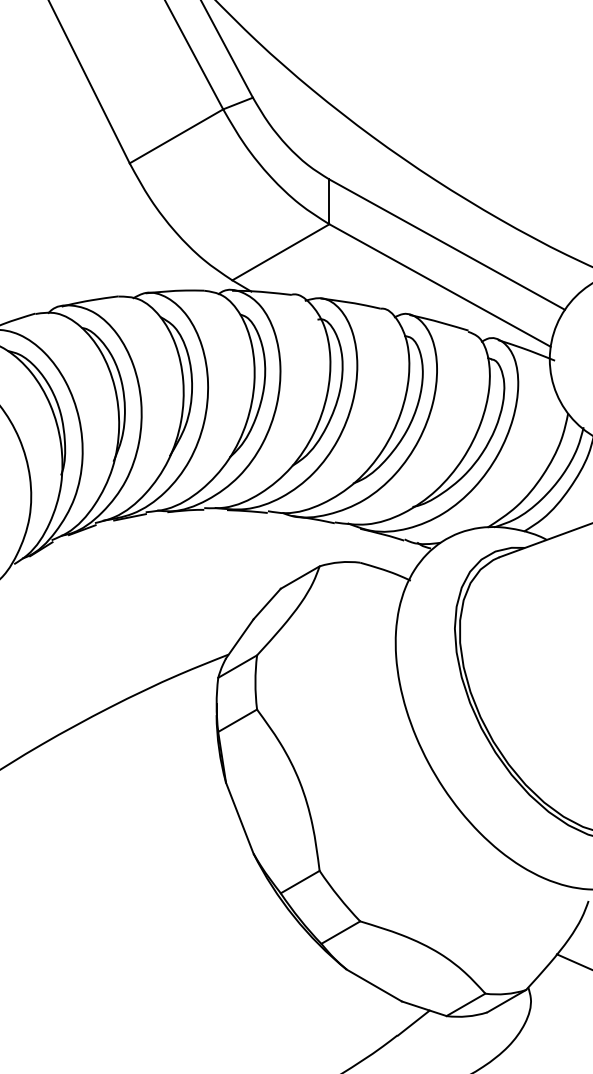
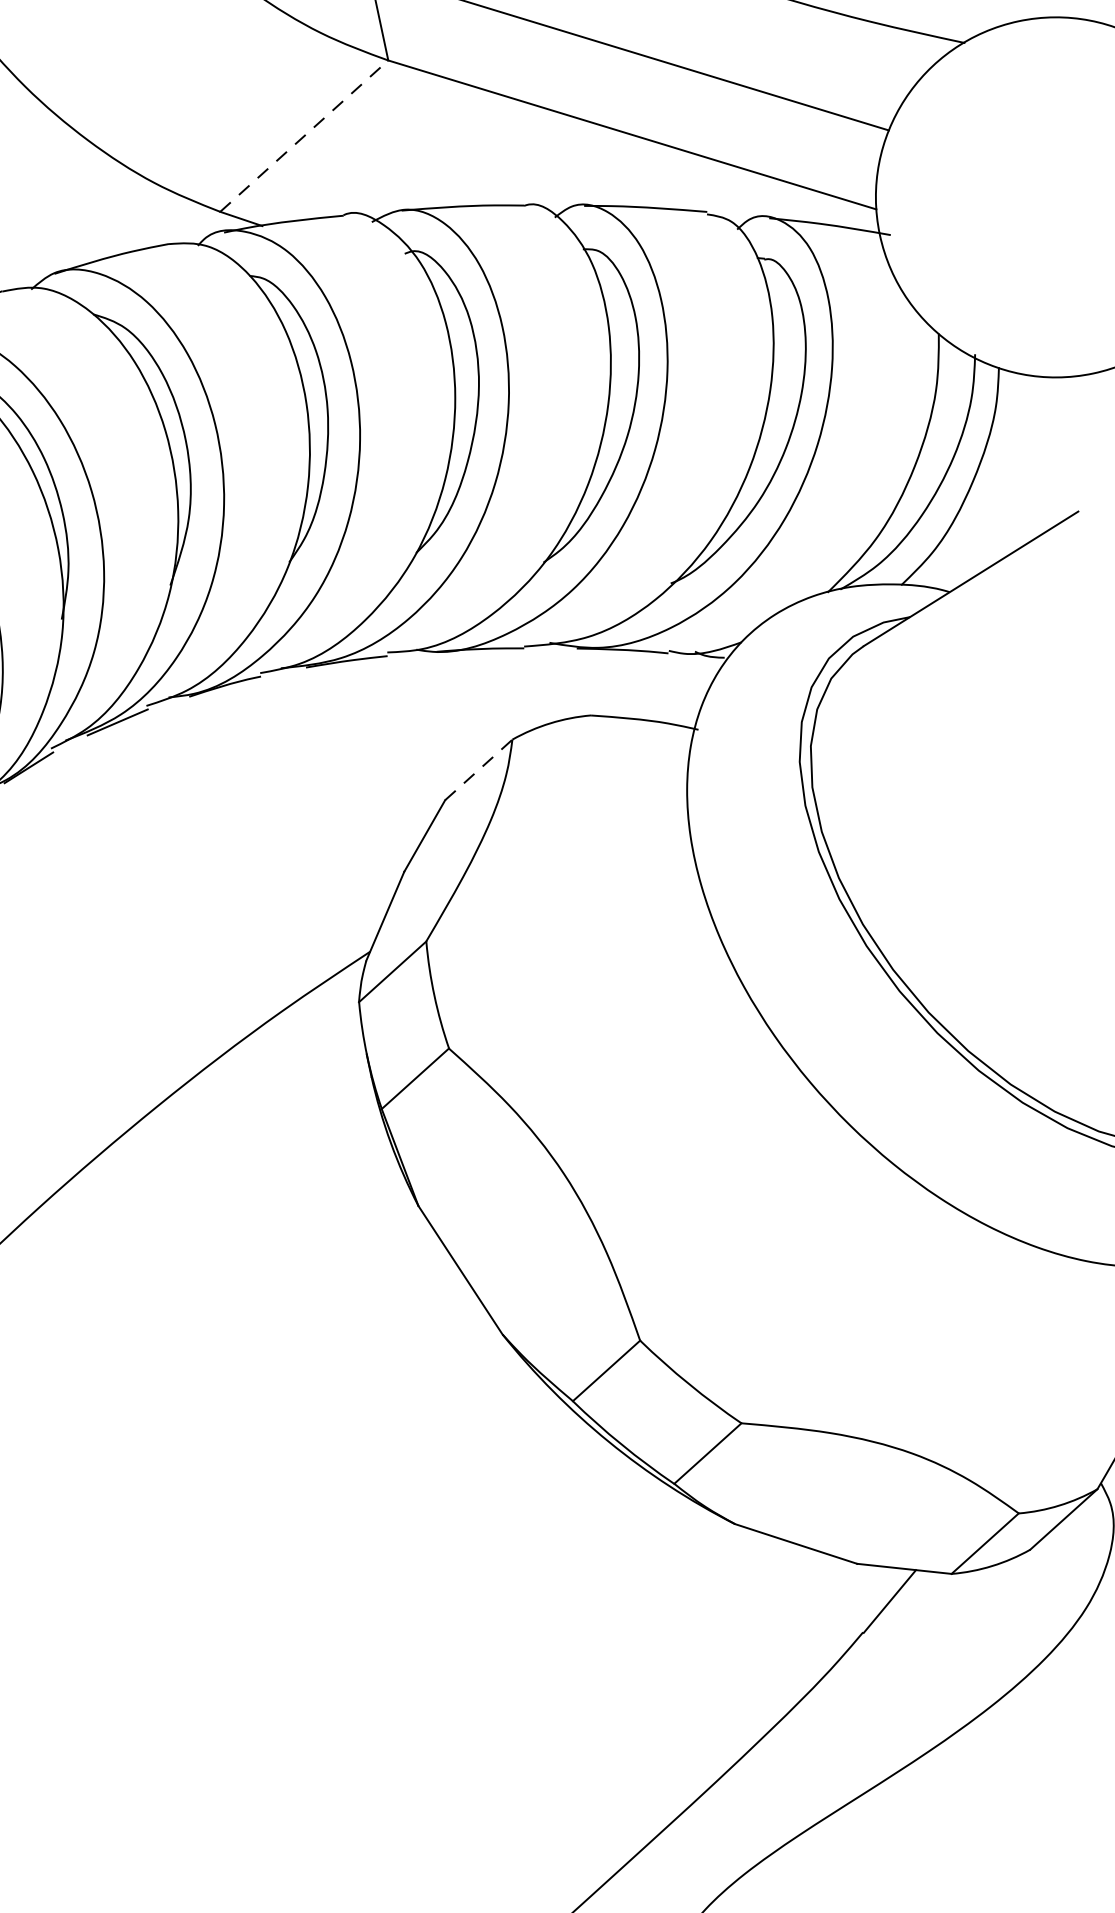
line: (281, 252) -> (305, 136), solid -> dashed
line: (300, 577) -> (479, 769), solid -> dashed

